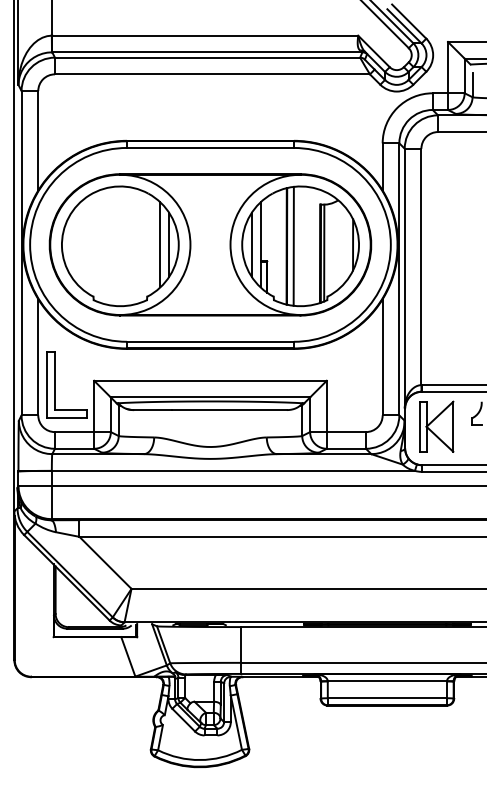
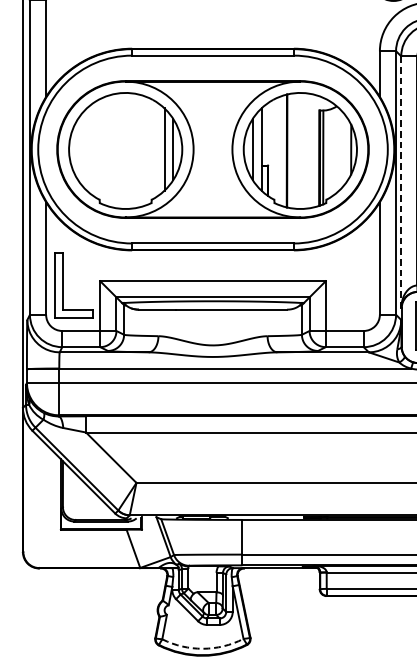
line: (293, 245) -> (293, 150), removed
line: (404, 278) -> (401, 182), solid -> dashed
arc: (200, 760) -> (203, 649), solid -> dashed

